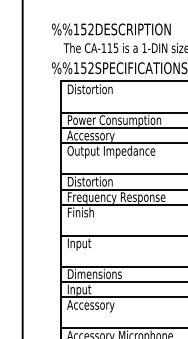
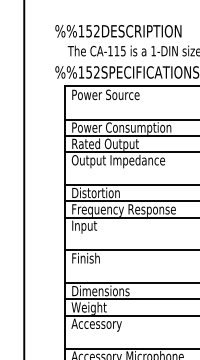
text: (100, 88) -> (106, 94), Distortion -> Power Source
text: (98, 136) -> (104, 144), Accessory -> Rated Output
text: (81, 213) -> (86, 226), Finish -> Input
text: (81, 244) -> (86, 259), Input -> Finish
text: (83, 290) -> (88, 308), Input -> Weight

